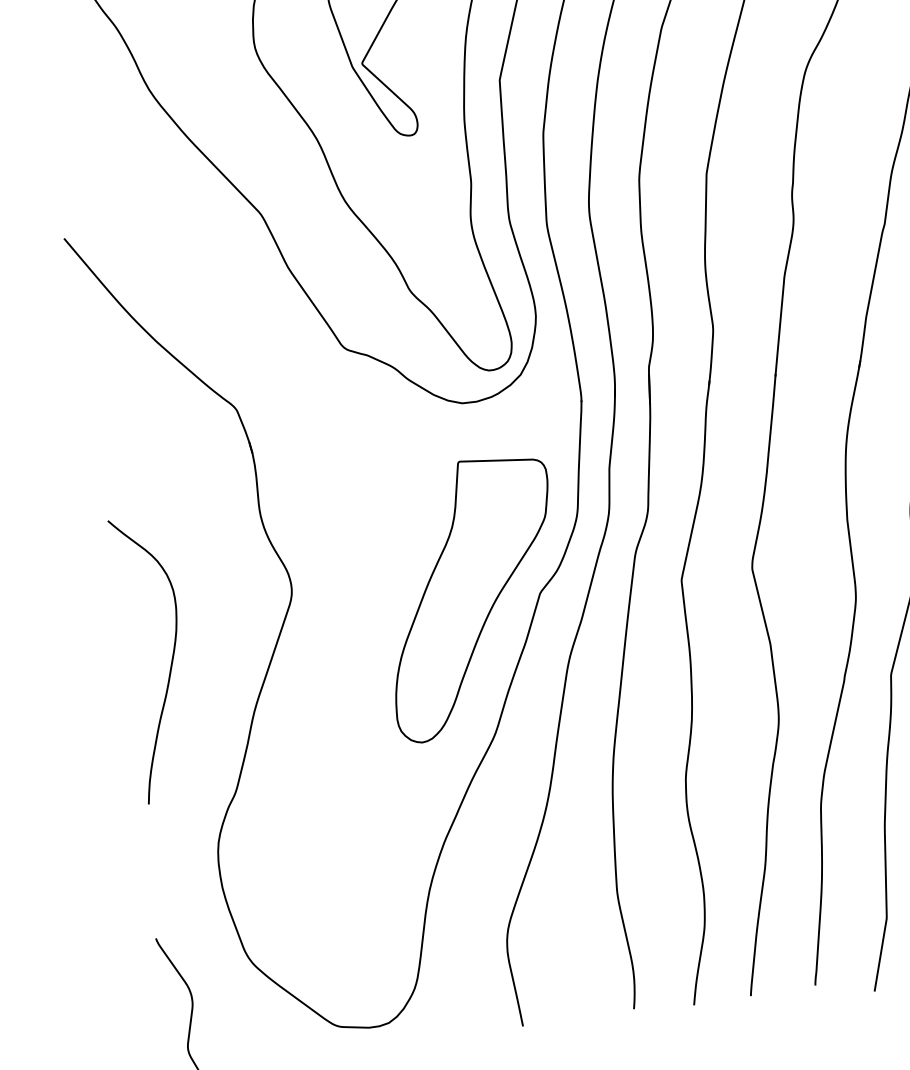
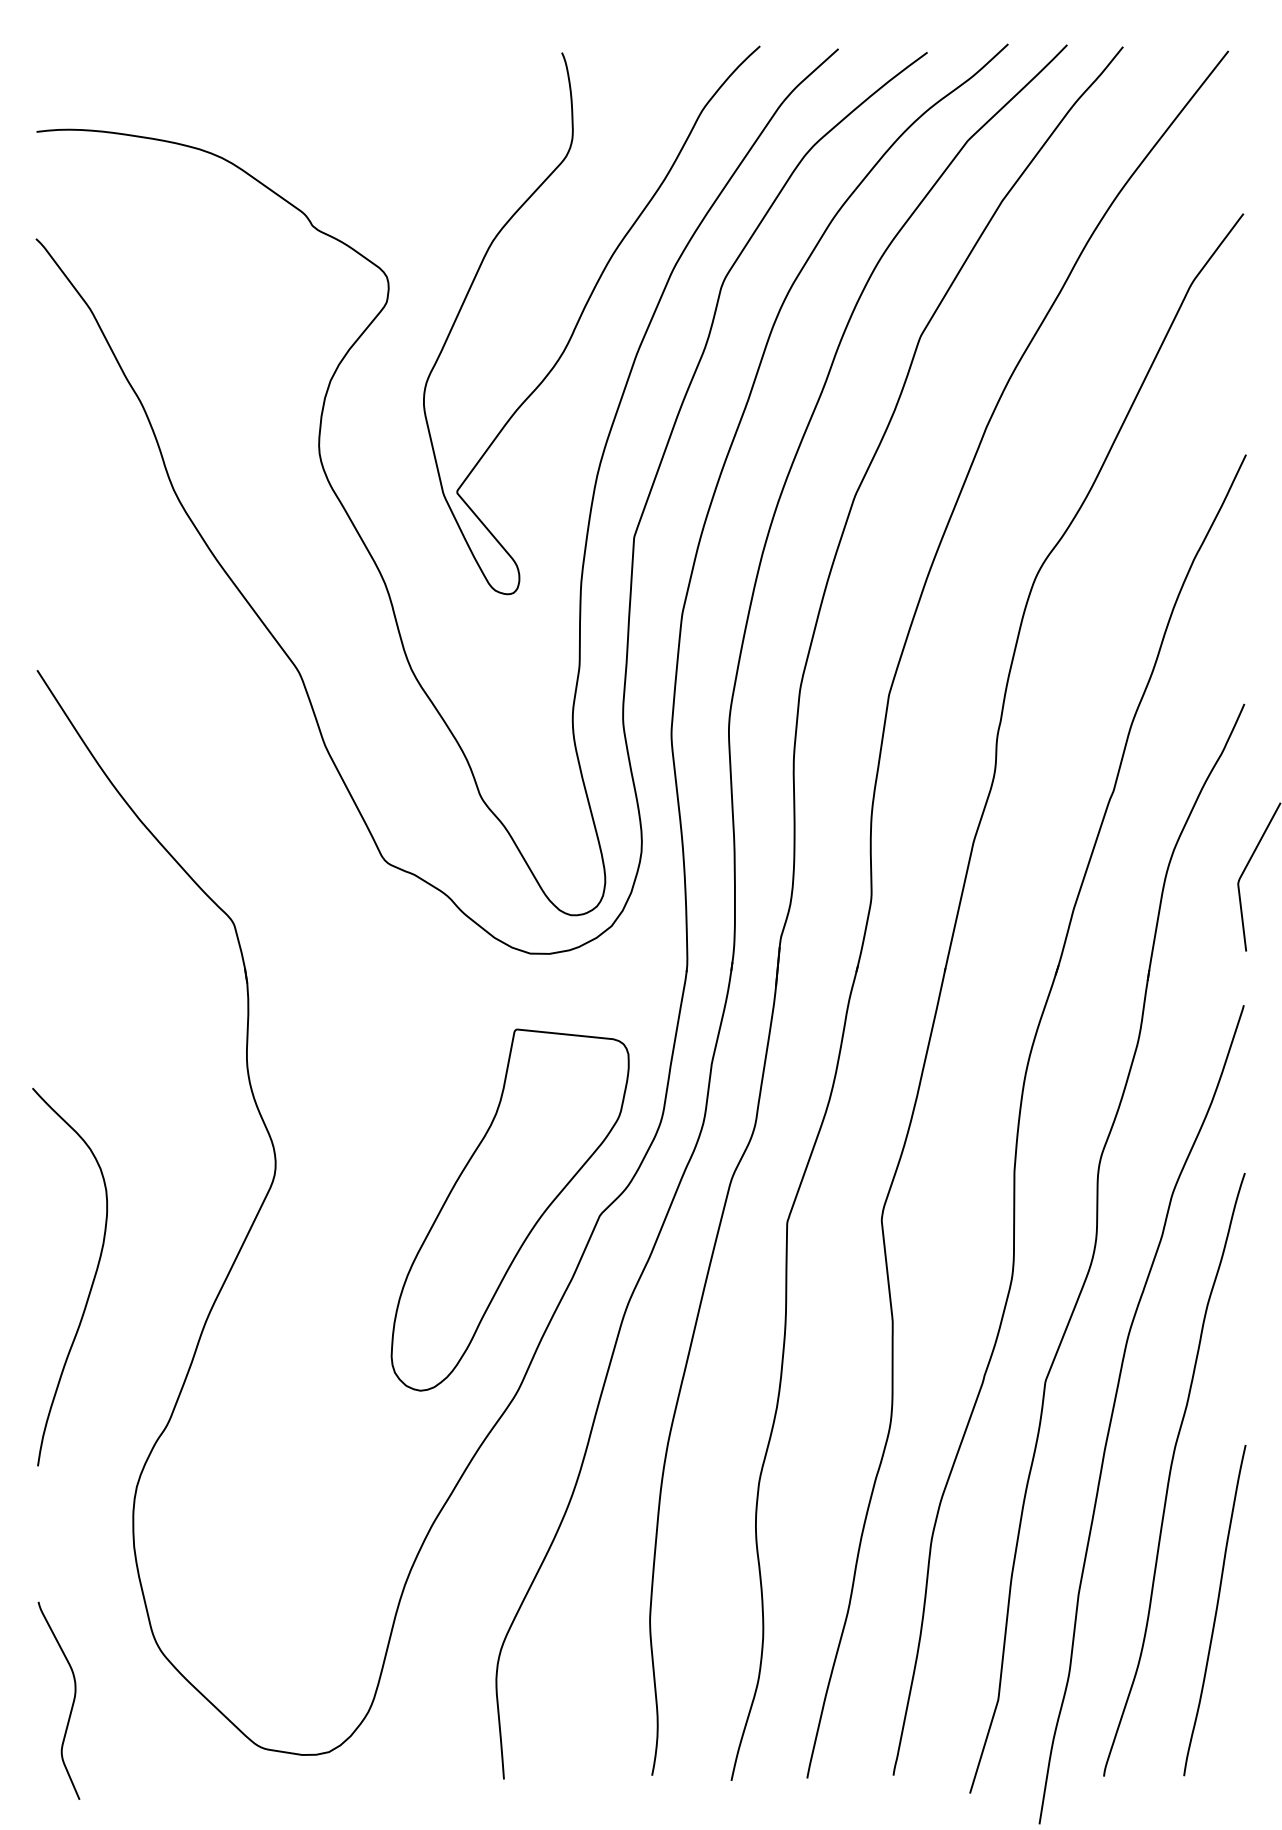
curve: (171, 661) -> (91, 1283), moved

